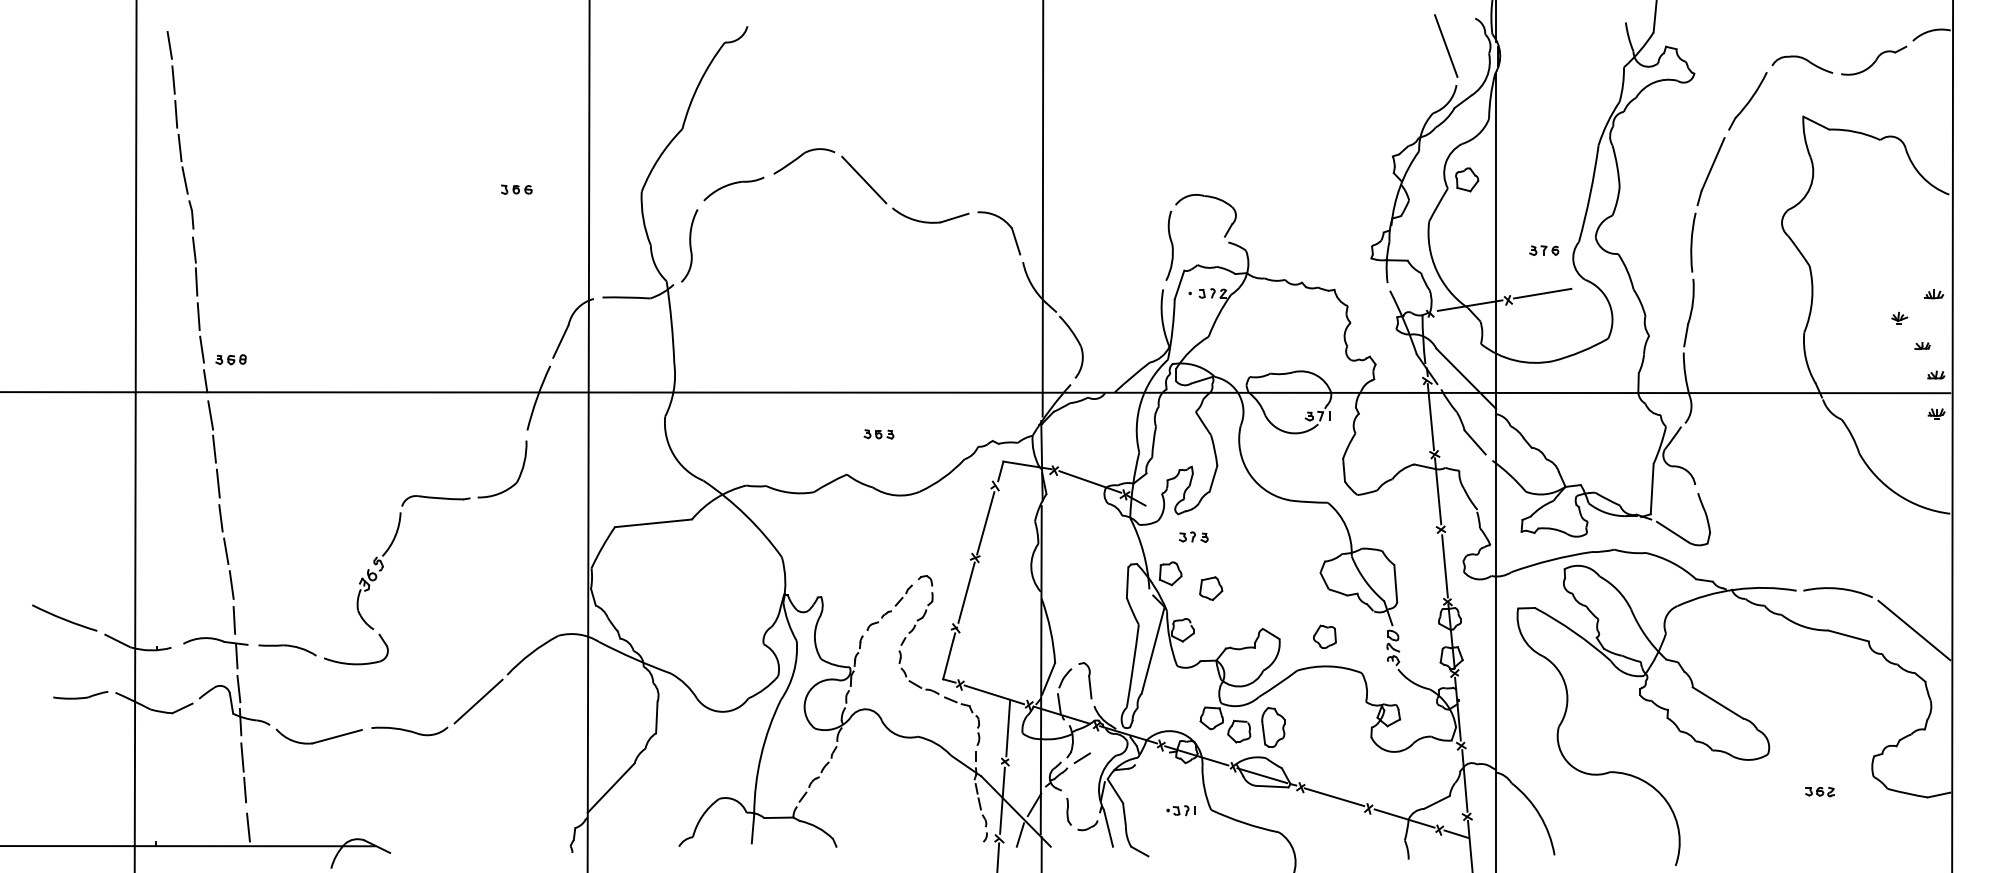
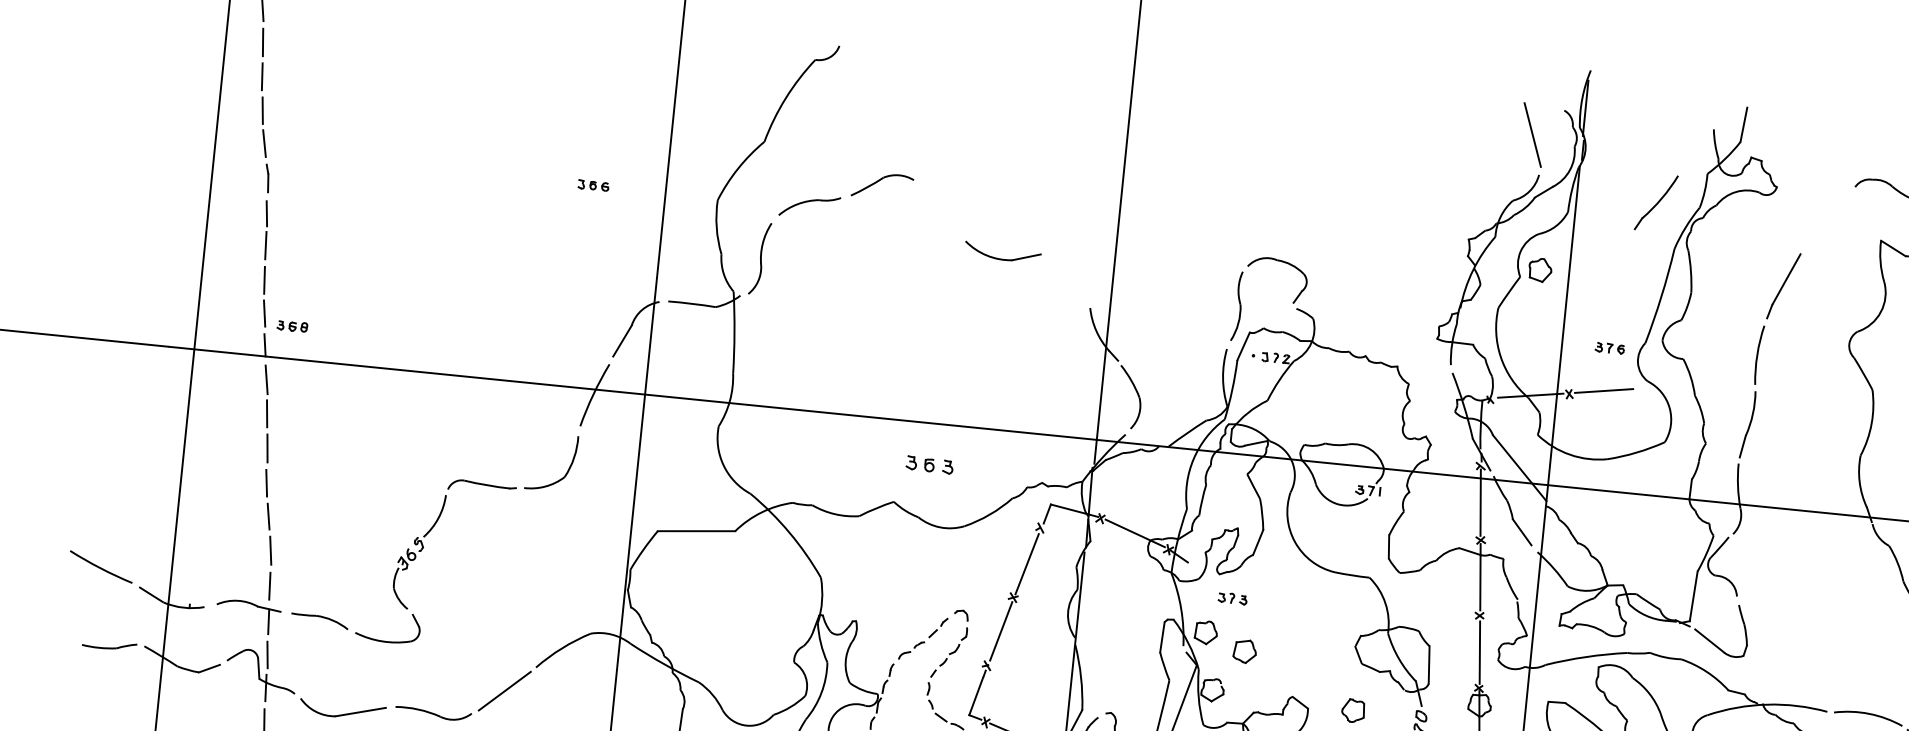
part: (1747, 101) -> (1655, 203), moved
line: (864, 179) -> (940, 210), removed
part: (1007, 224) -> (1078, 269), removed
part: (878, 434) -> (929, 465), size x1.6

